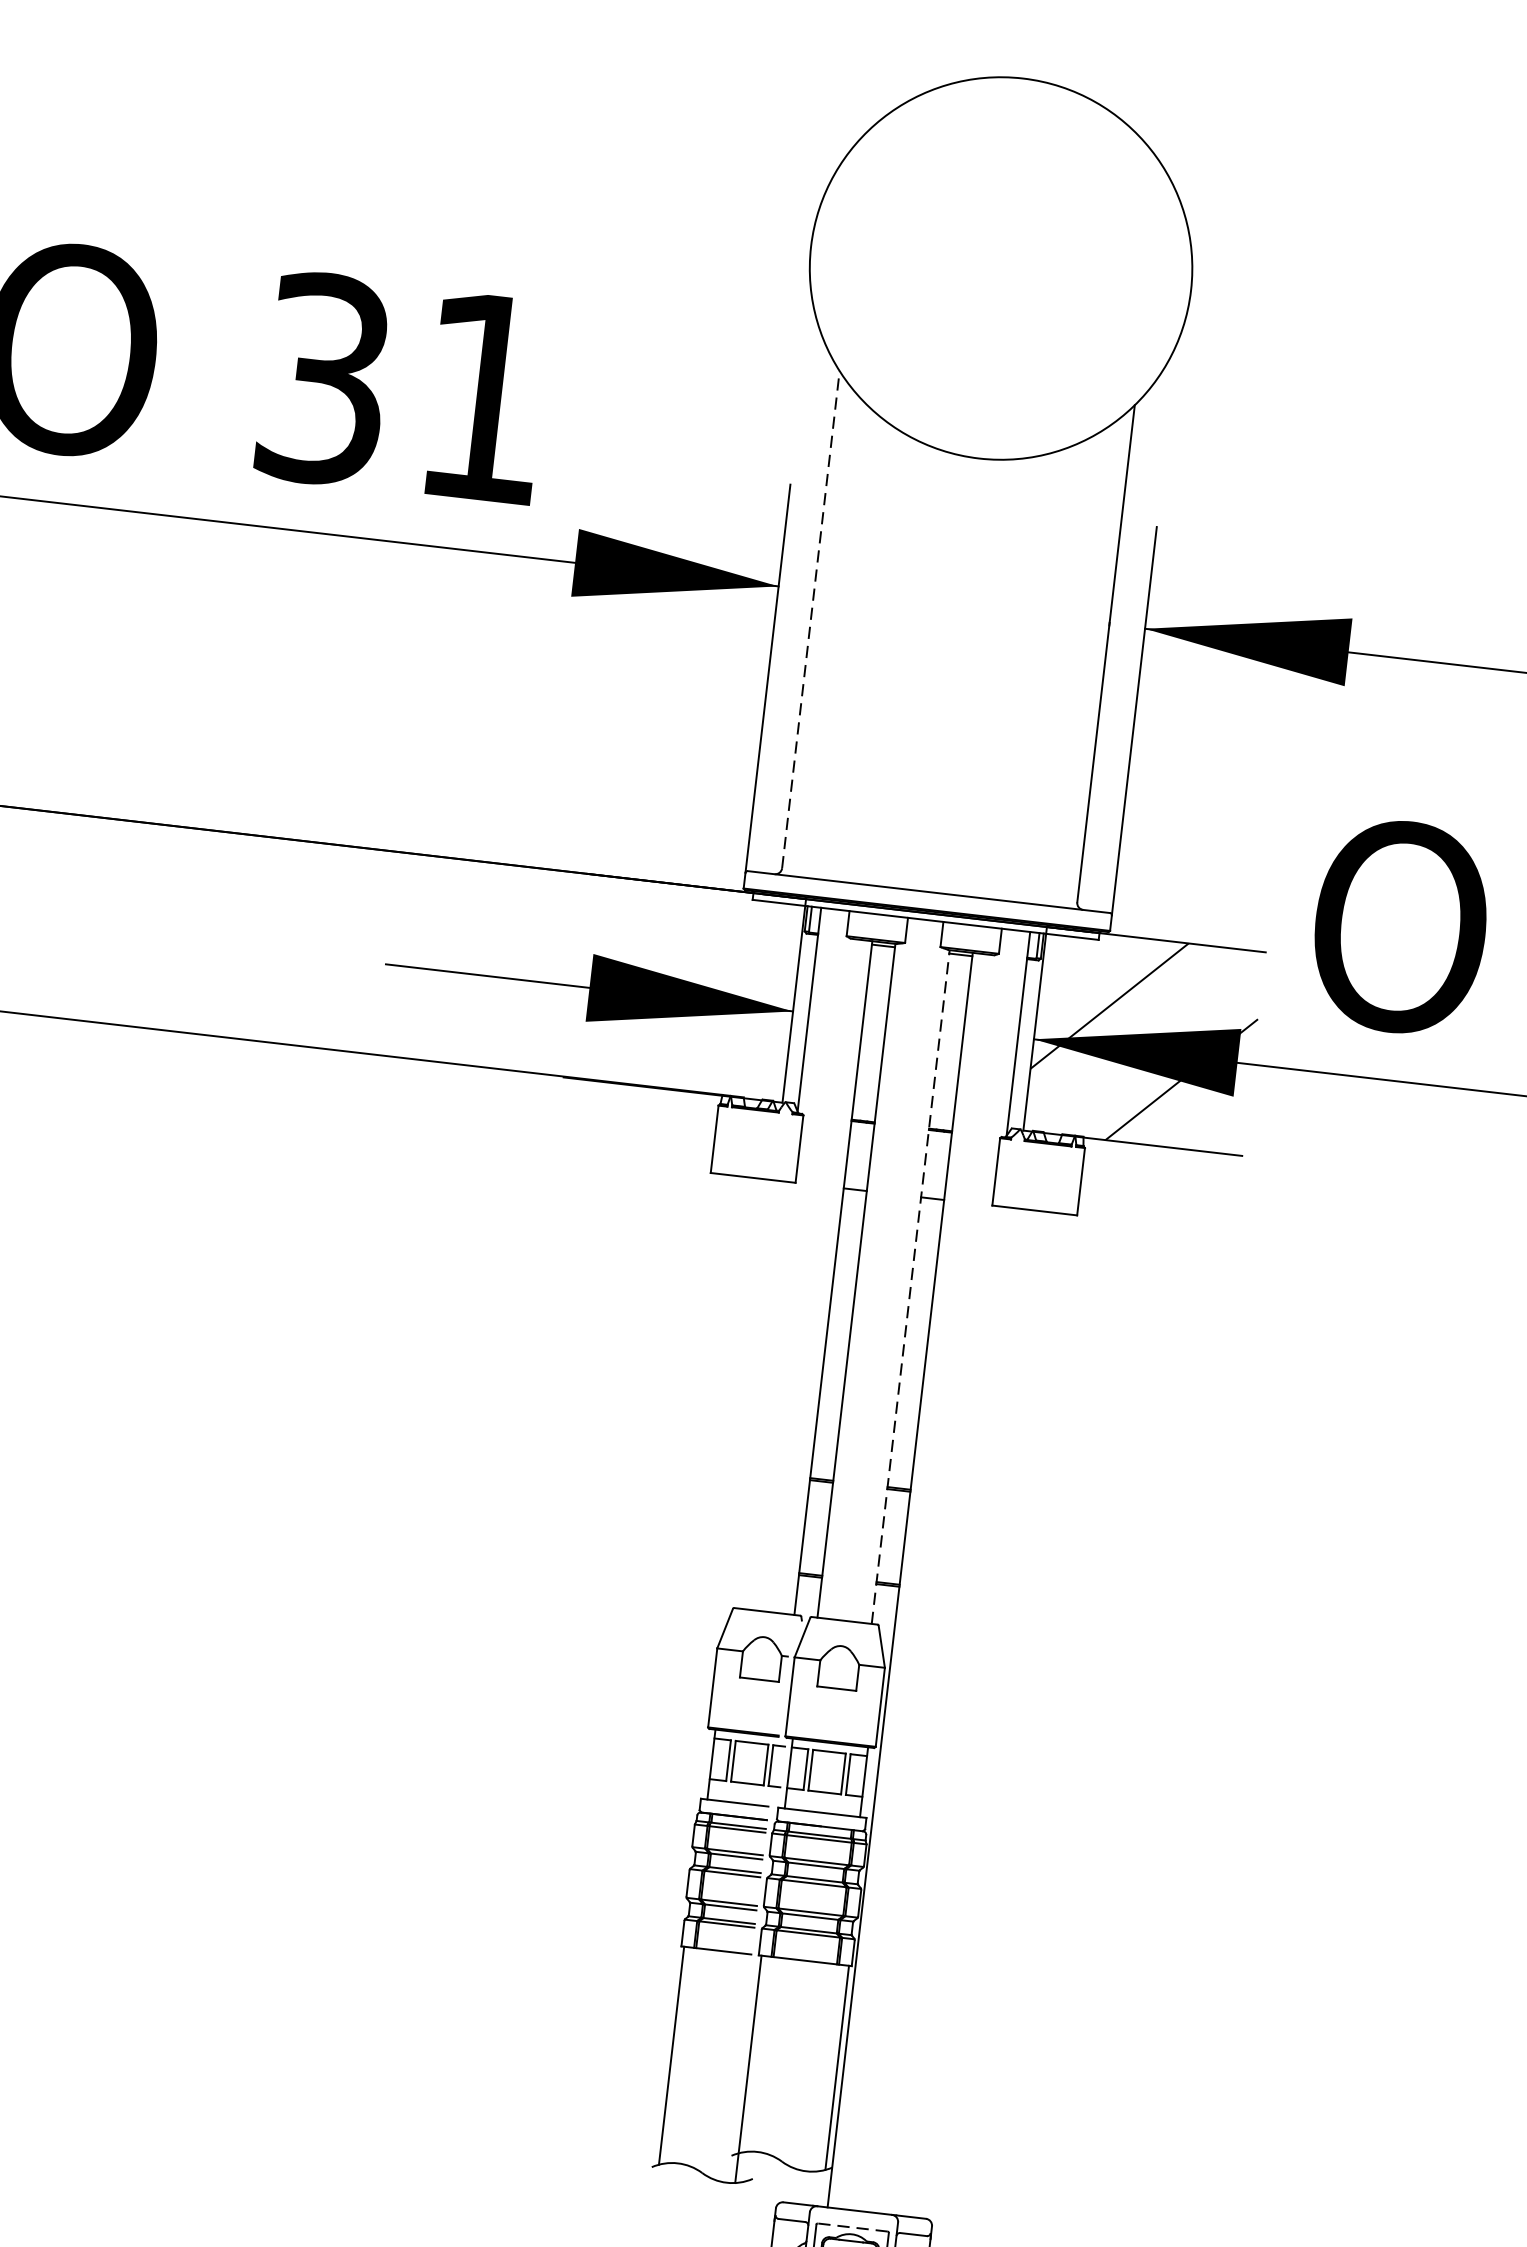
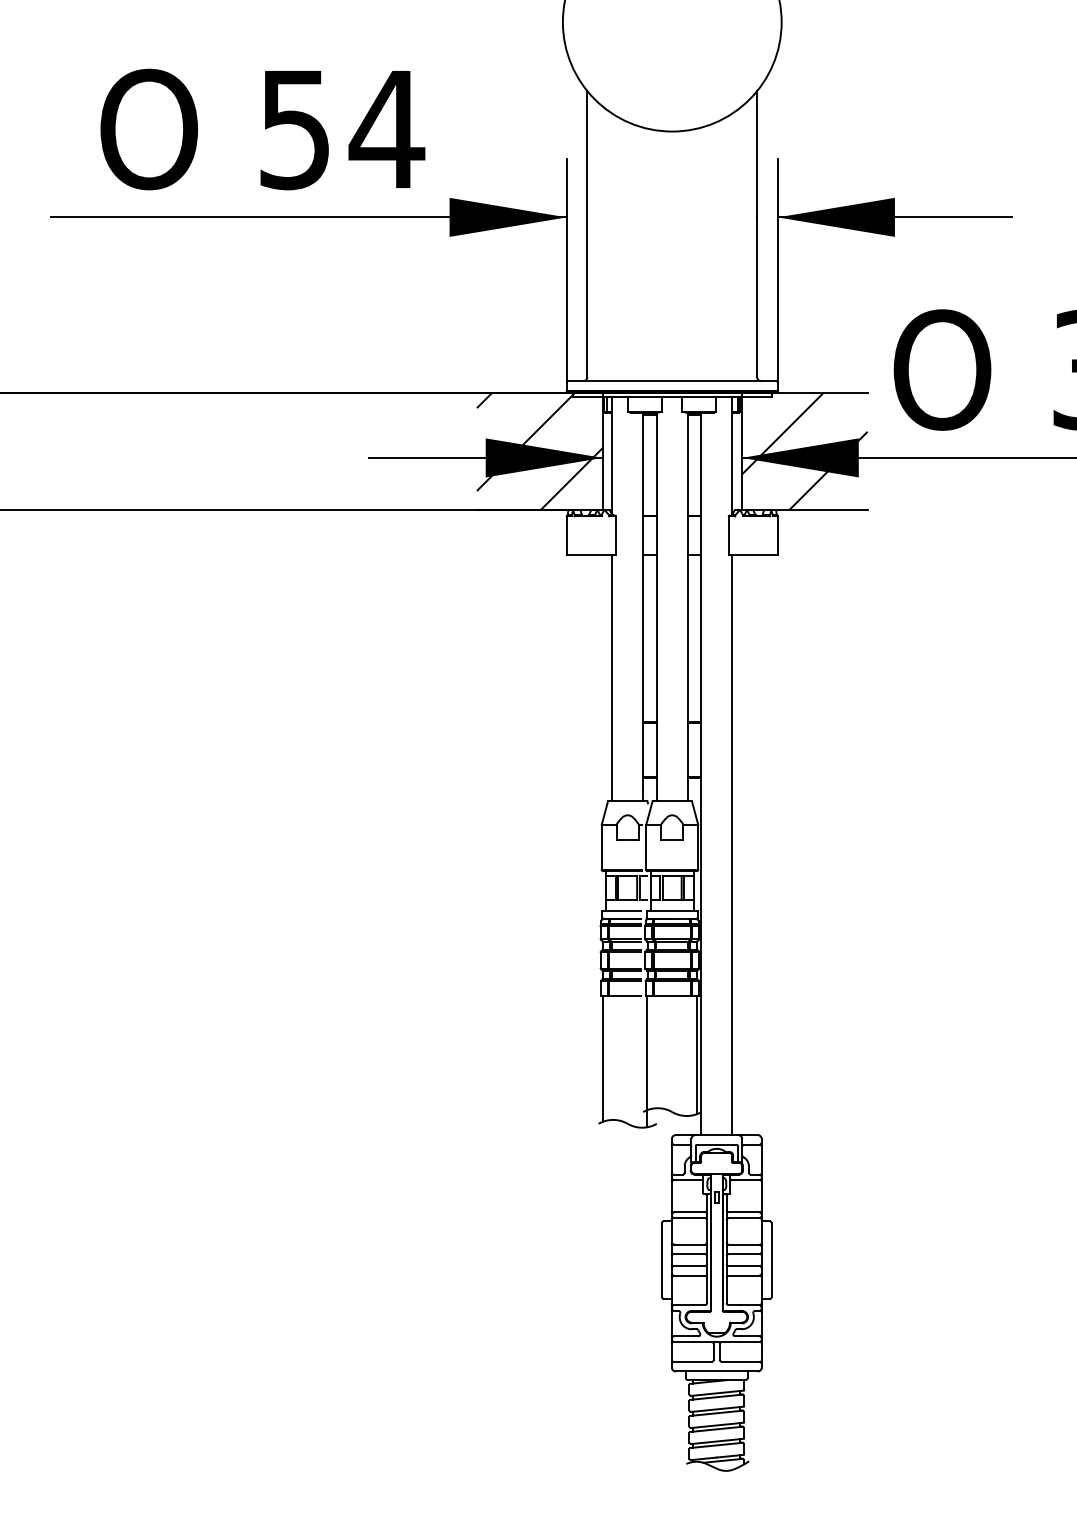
text: (406, 386) -> (342, 128), 31 -> 54
line: (811, 618) -> (587, 233), dashed -> solid
hatch: (684, 987) -> (539, 451), added
line: (910, 1286) -> (687, 606), dashed -> solid
line: (765, 1394) -> (612, 677), added
line: (940, 1710) -> (732, 845), added
line: (852, 2226) -> (716, 1144), dashed -> solid

